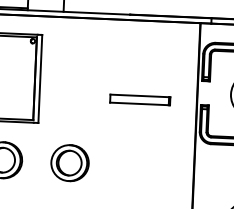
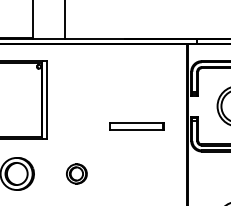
part: (139, 99) -> (136, 126), moved
part: (69, 162) -> (76, 173), size x0.6

